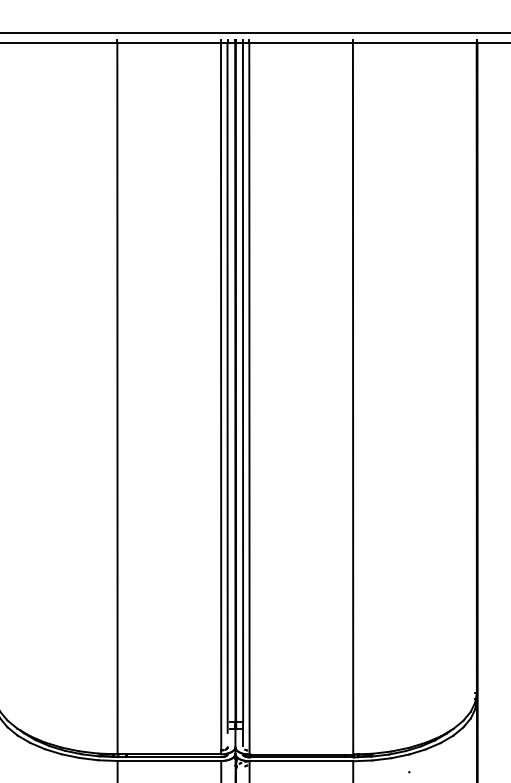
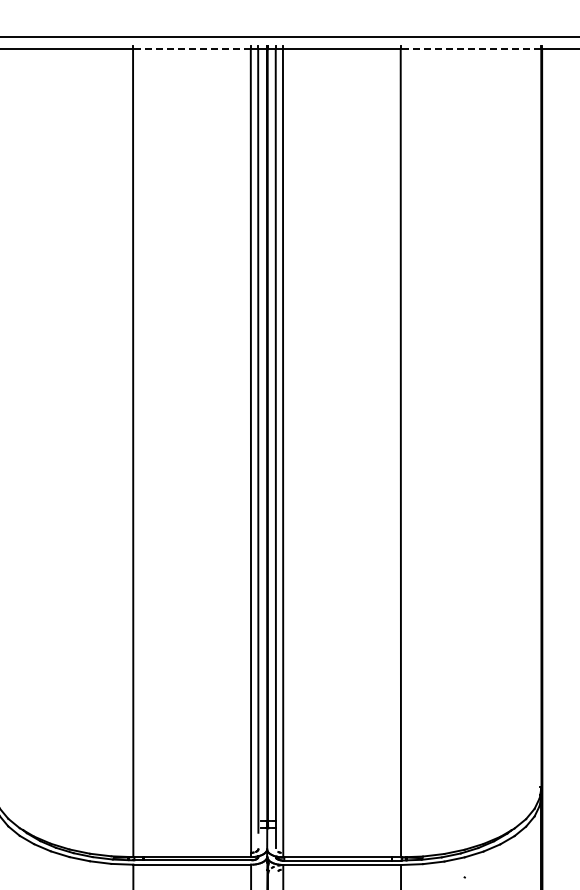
line: (168, 43) -> (191, 49), solid -> dashed
line: (414, 43) -> (470, 49), solid -> dashed

